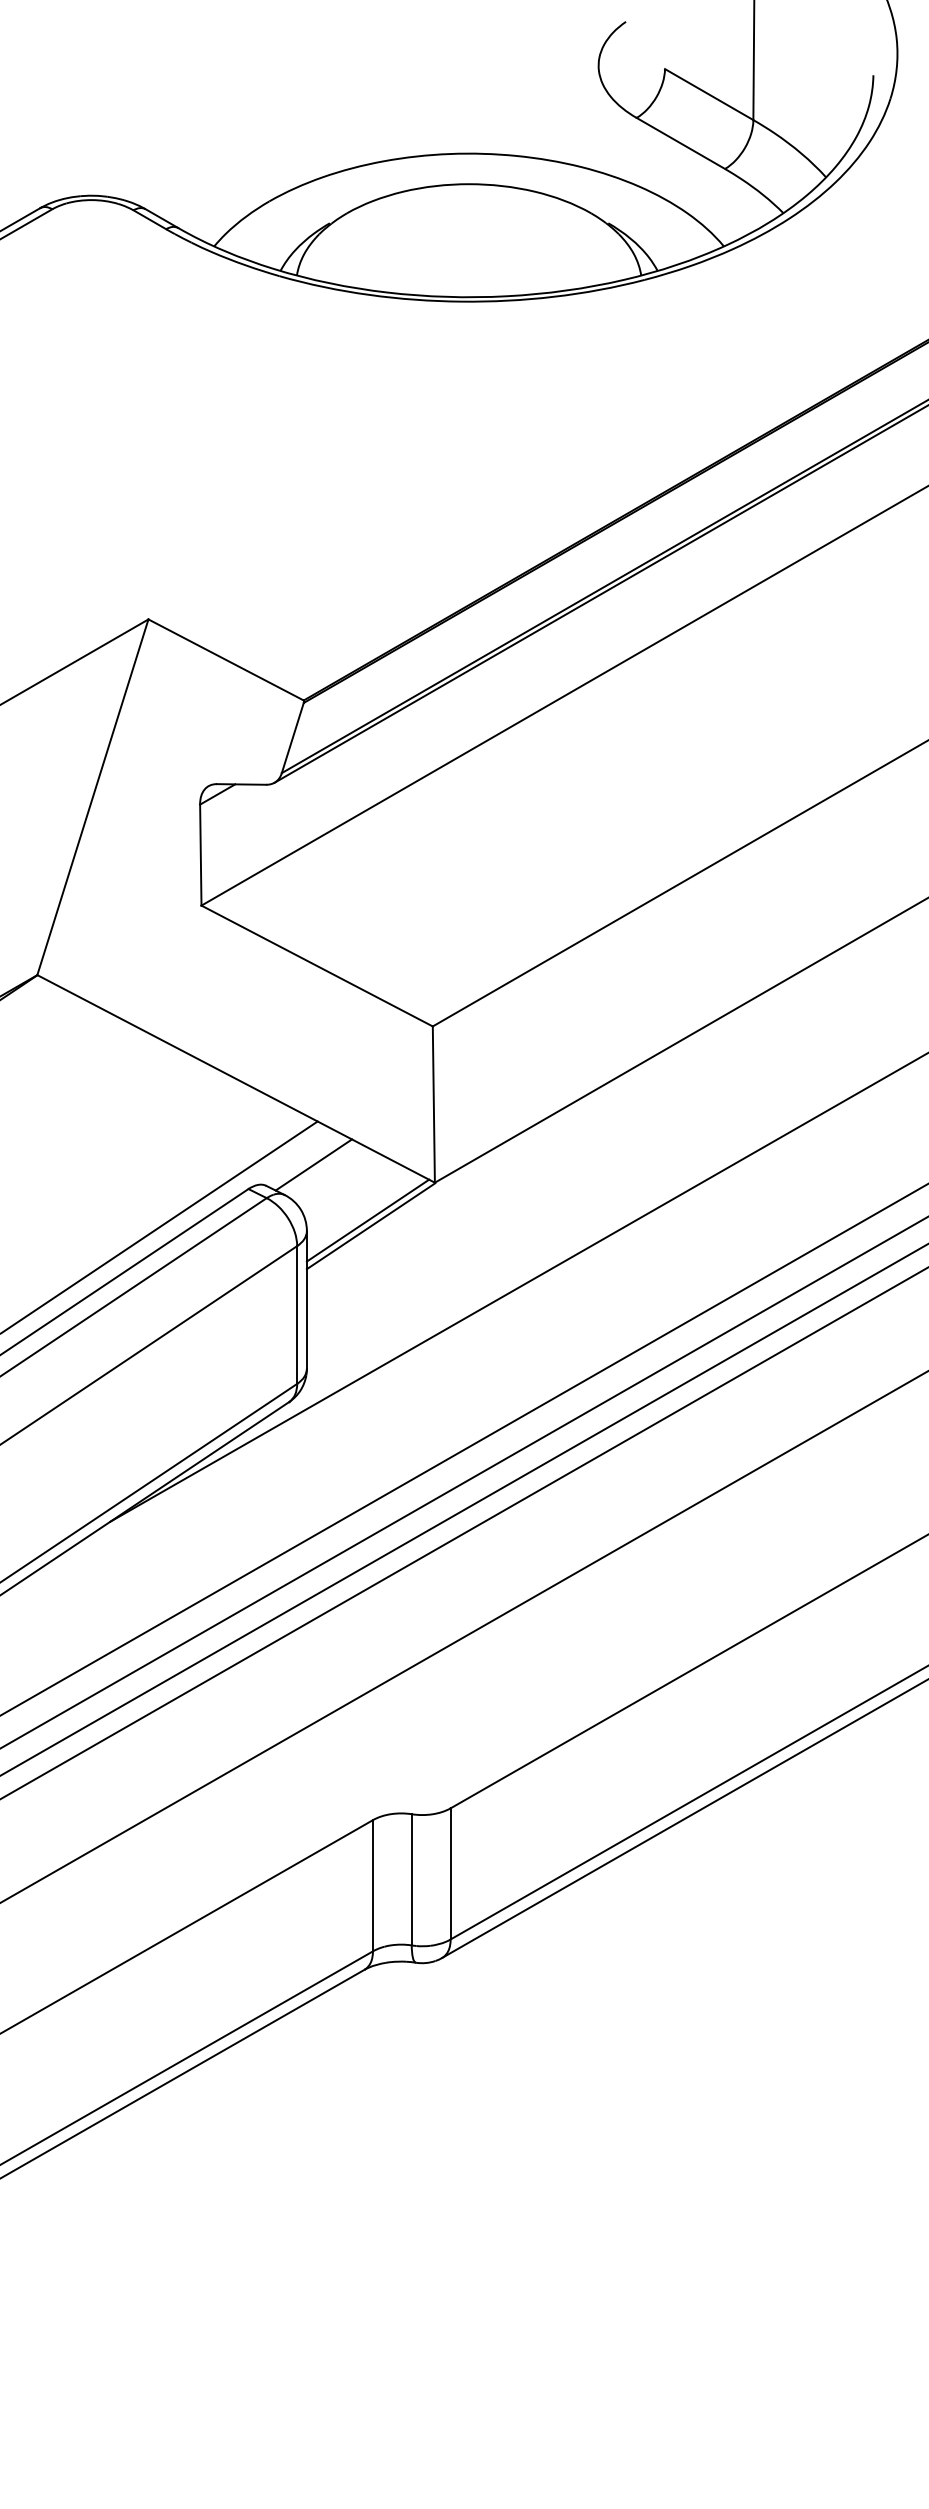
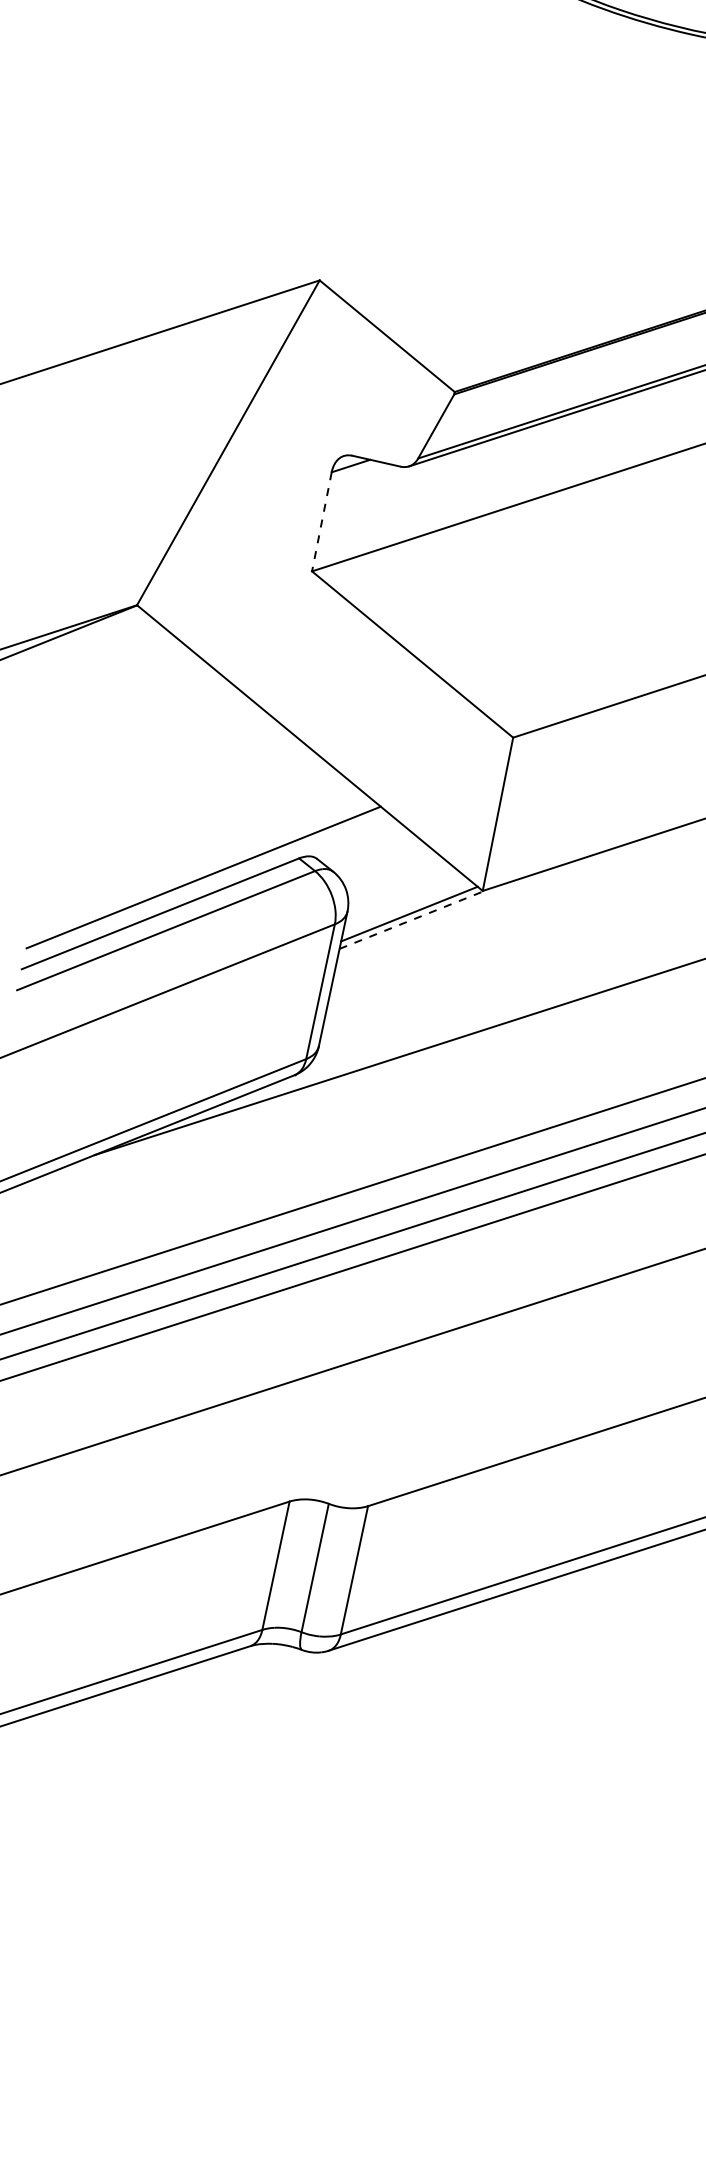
line: (200, 855) -> (321, 522), solid -> dashed
line: (313, 1164) -> (367, 847), removed
line: (371, 1225) -> (411, 919), solid -> dashed

